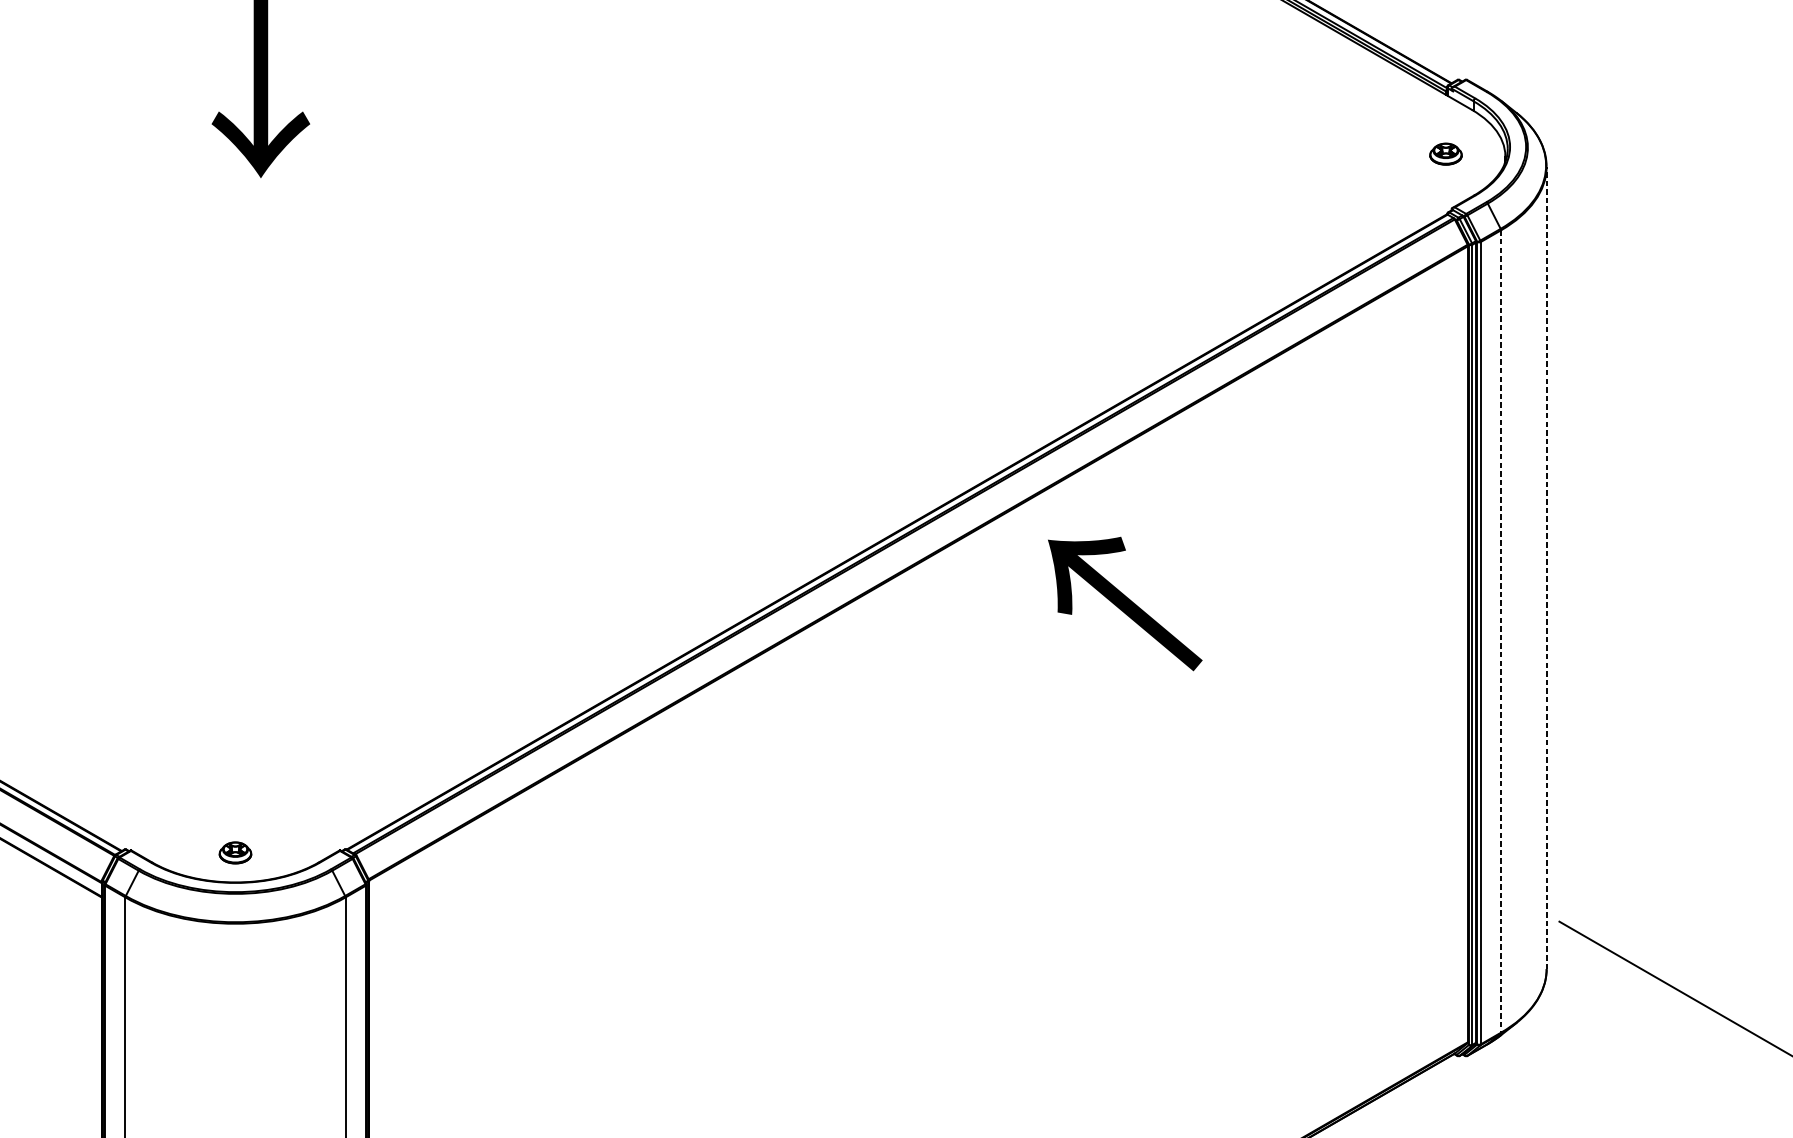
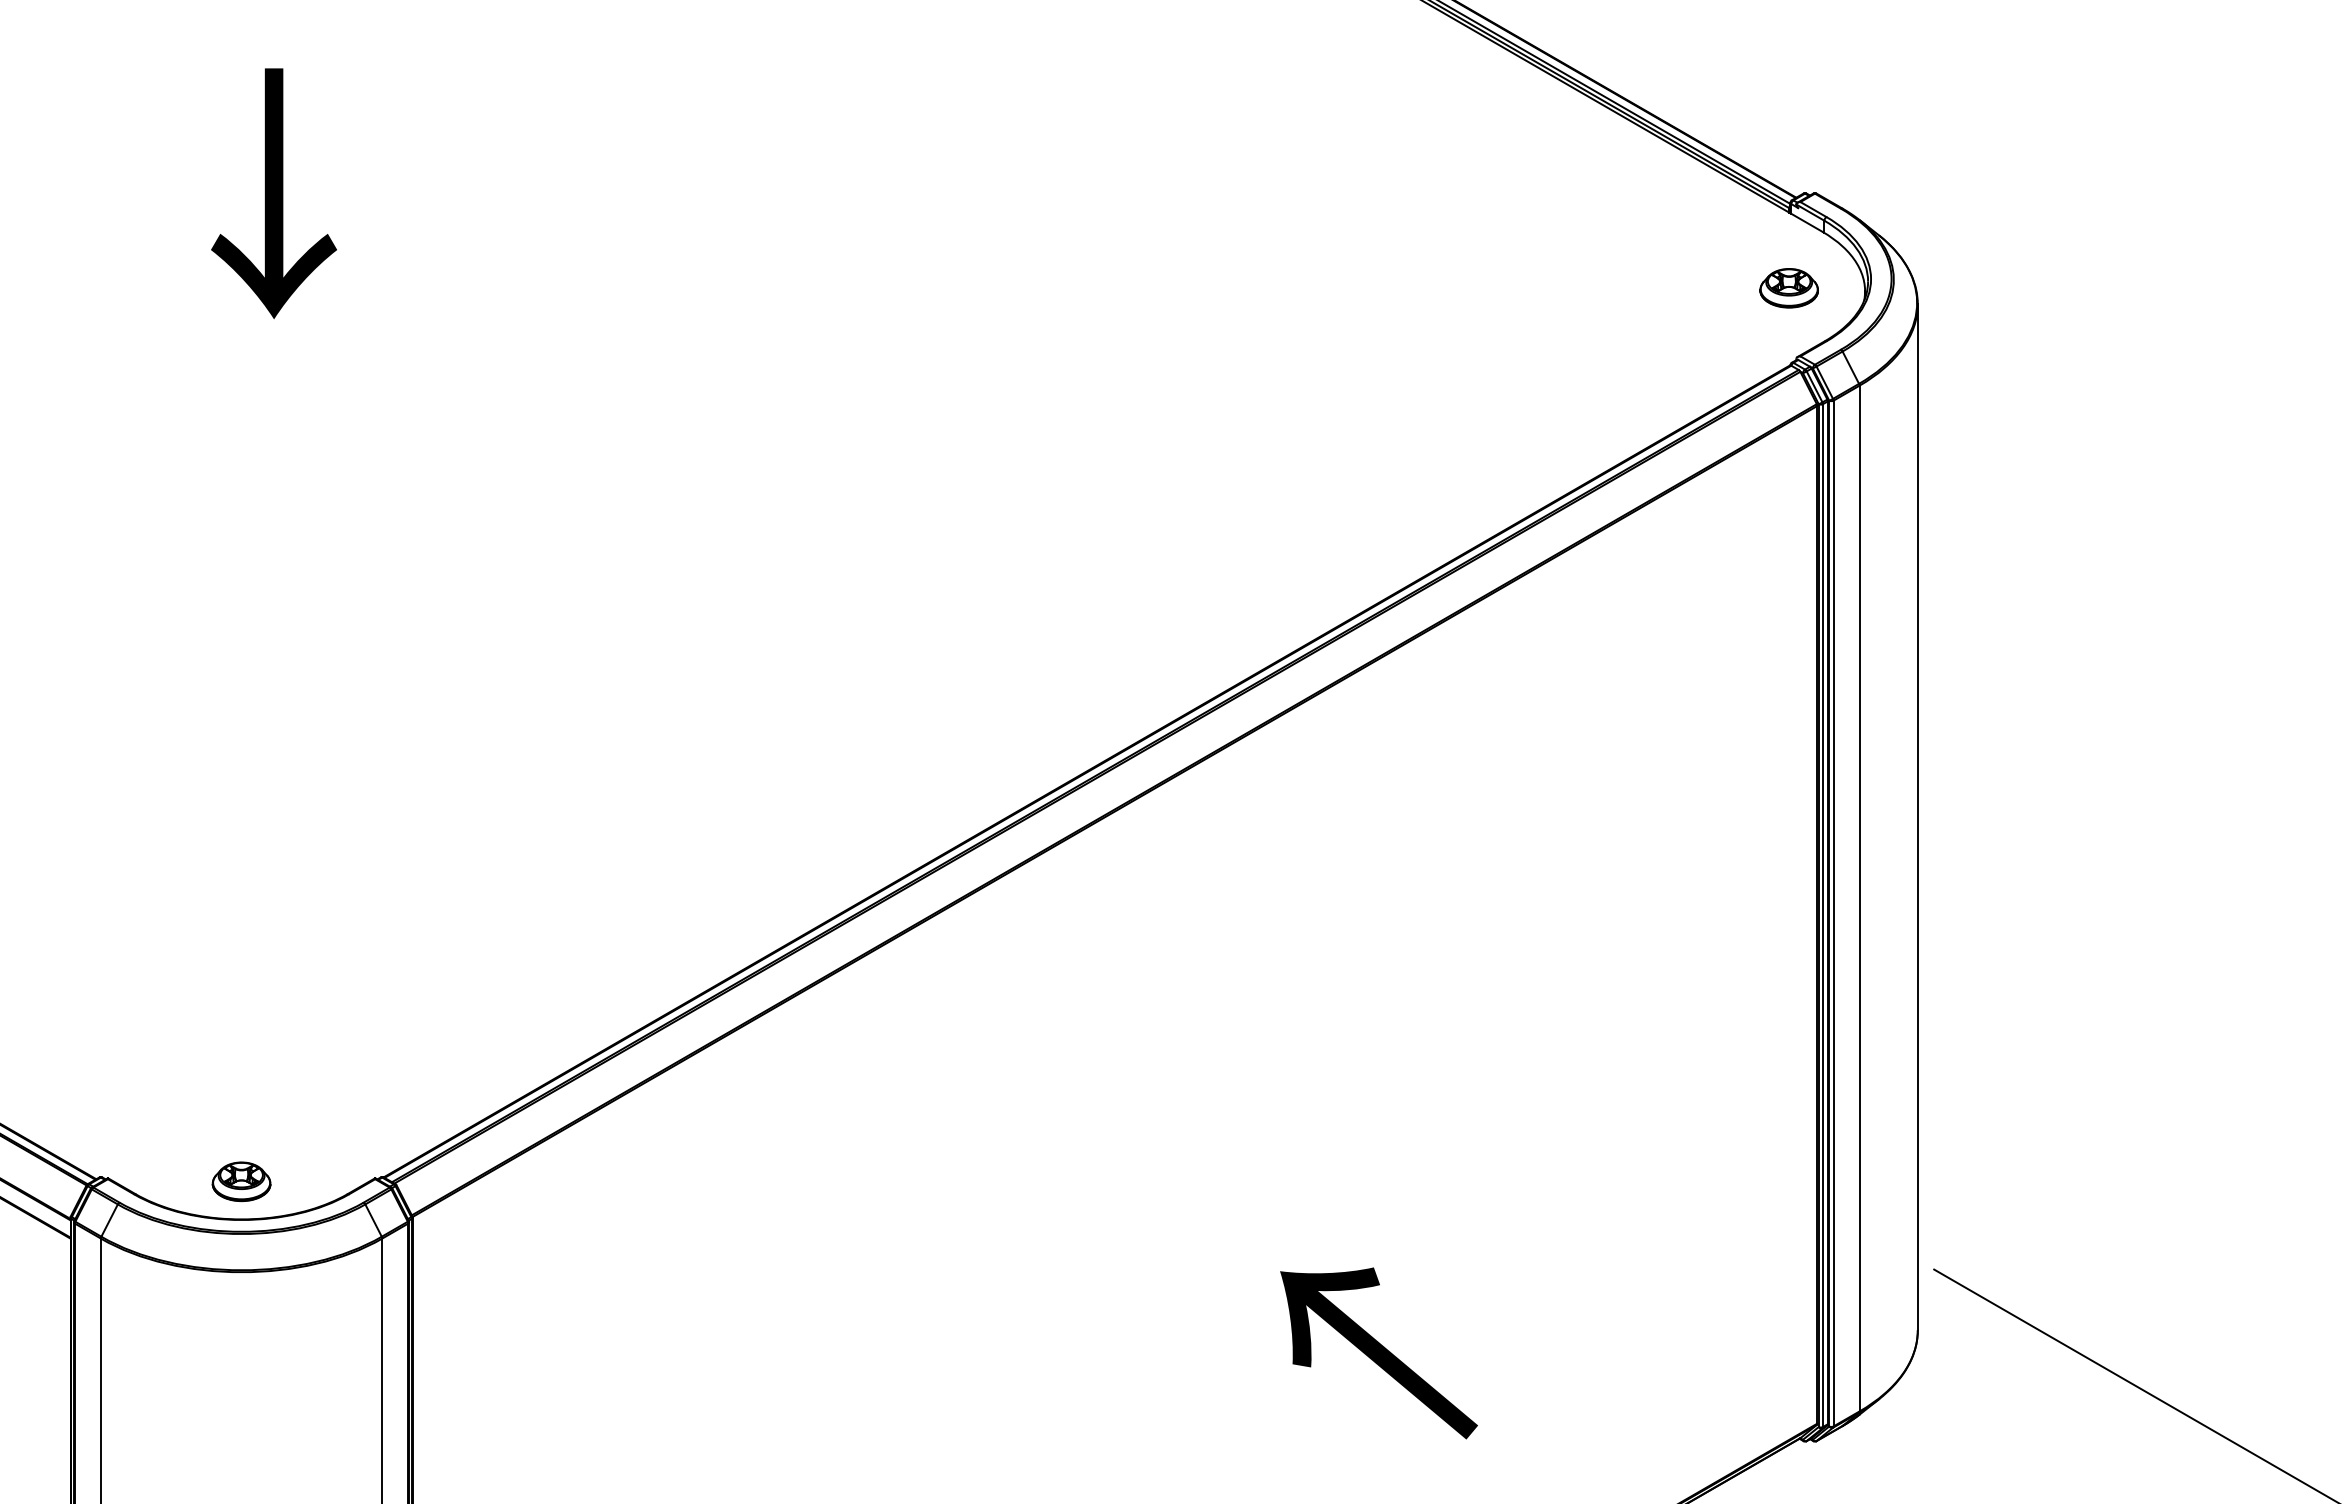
part: (1445, 154) -> (1788, 288), size x1.43
line: (1546, 568) -> (1917, 817), dashed -> solid
text: (1124, 604) -> (1378, 1353), moved
line: (1501, 631) -> (1859, 898), dashed -> solid
part: (235, 852) -> (241, 1181), size x1.43

